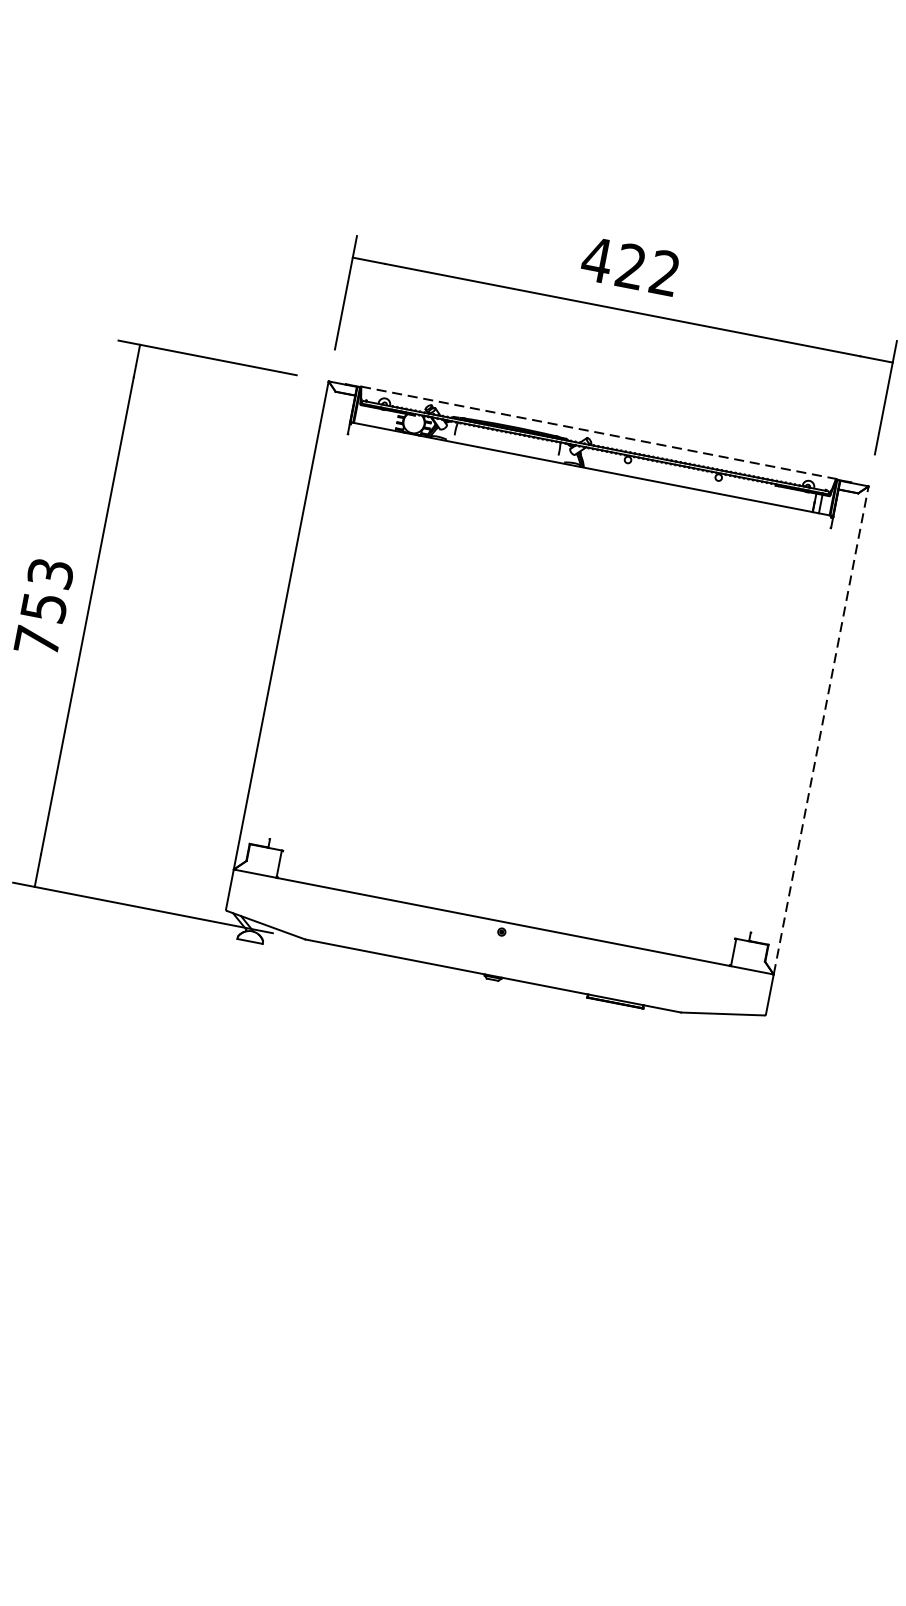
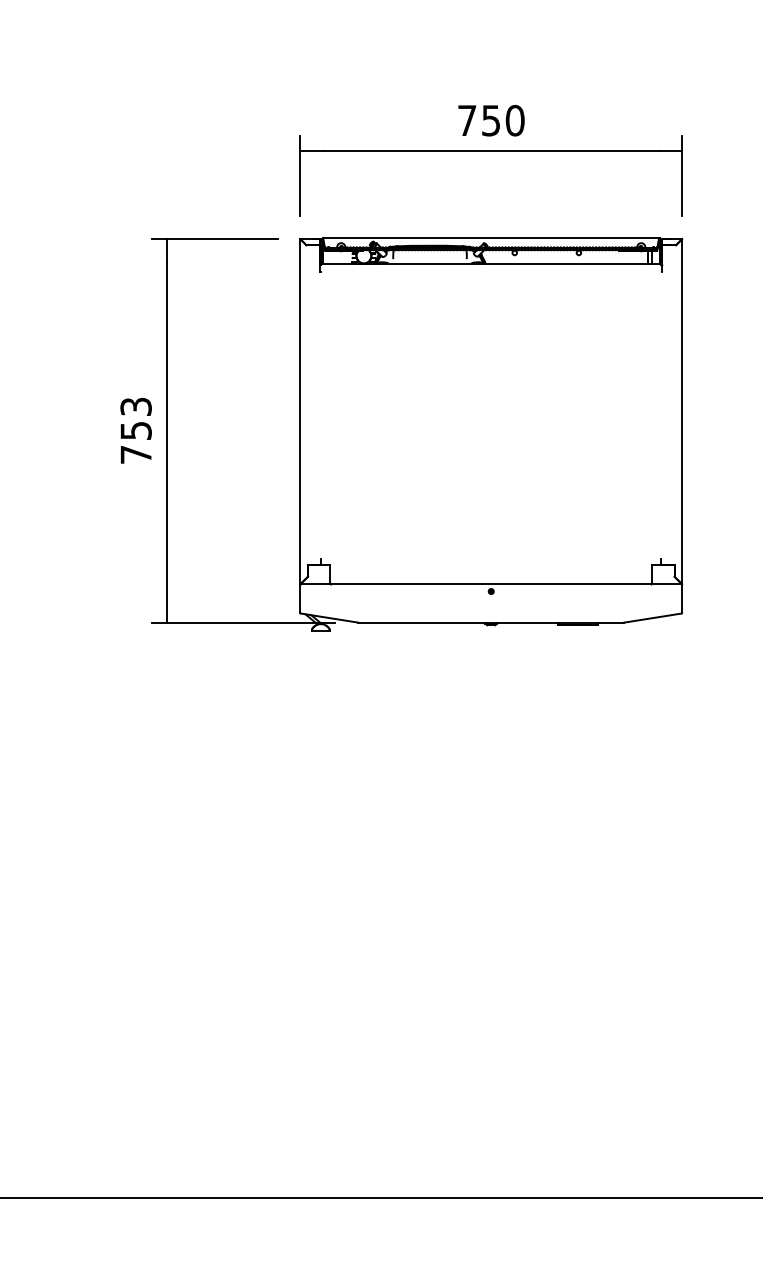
text: (630, 266) -> (490, 120), 422 -> 750
line: (599, 433) -> (491, 238), dashed -> solid
line: (821, 730) -> (682, 411), dashed -> solid

